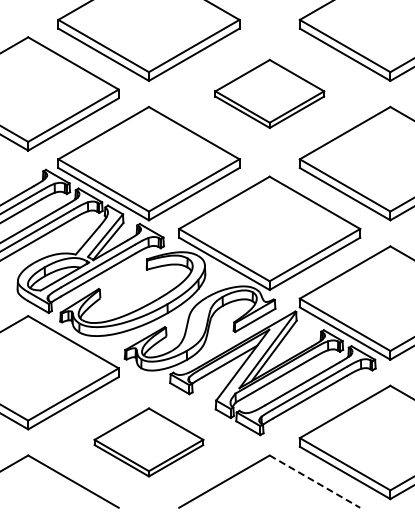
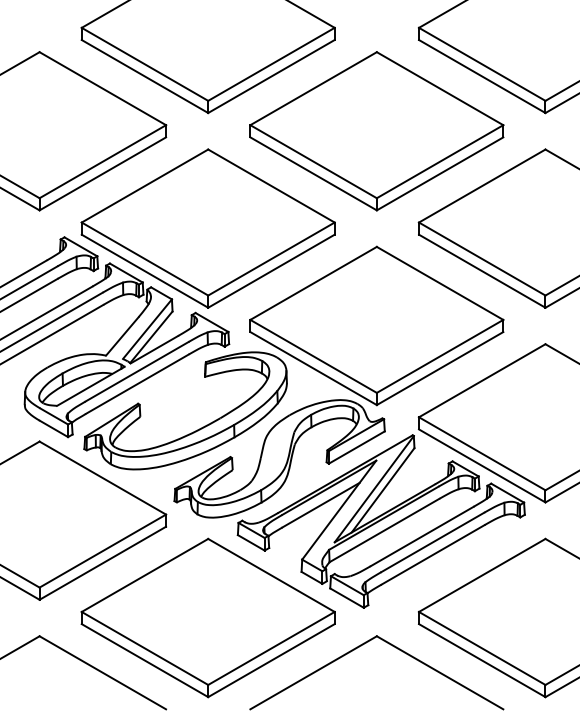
part: (269, 93) -> (376, 130), size x1.67
part: (148, 442) -> (207, 618), size x1.67
line: (315, 481) -> (440, 672), dashed -> solid

